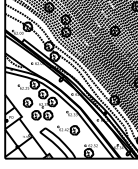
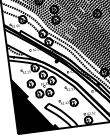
fill: (29, 126) -> (35, 104), added

